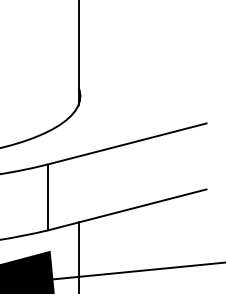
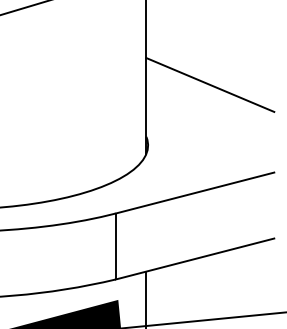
line: (142, 35) -> (210, 84), added

